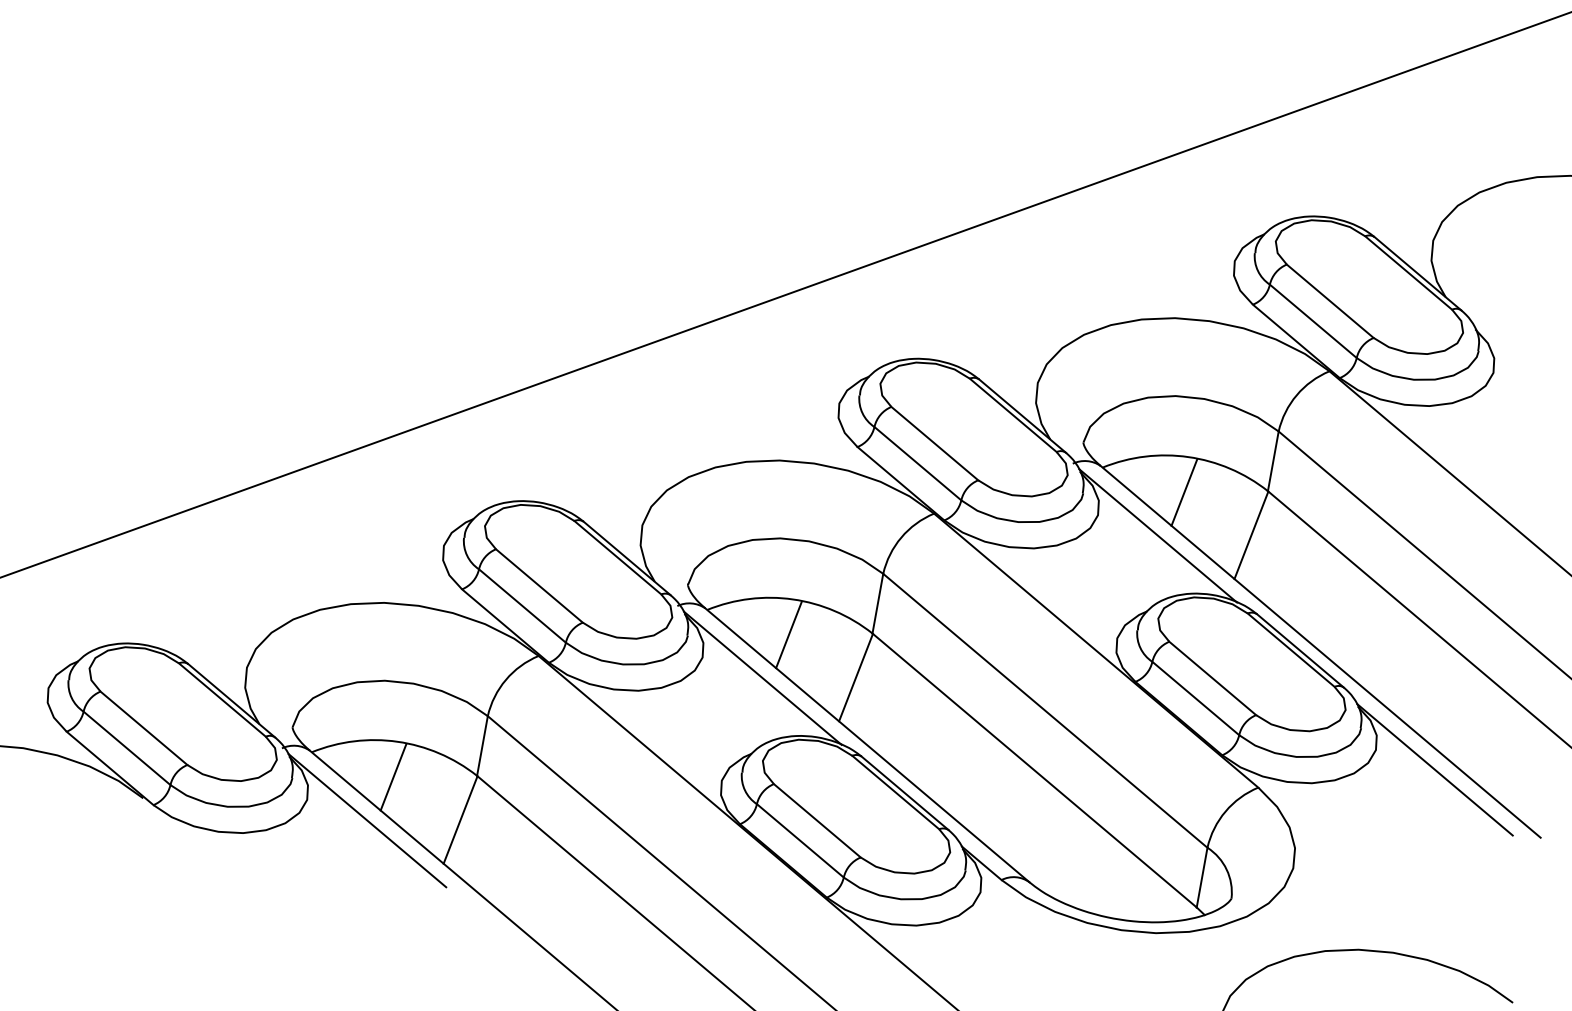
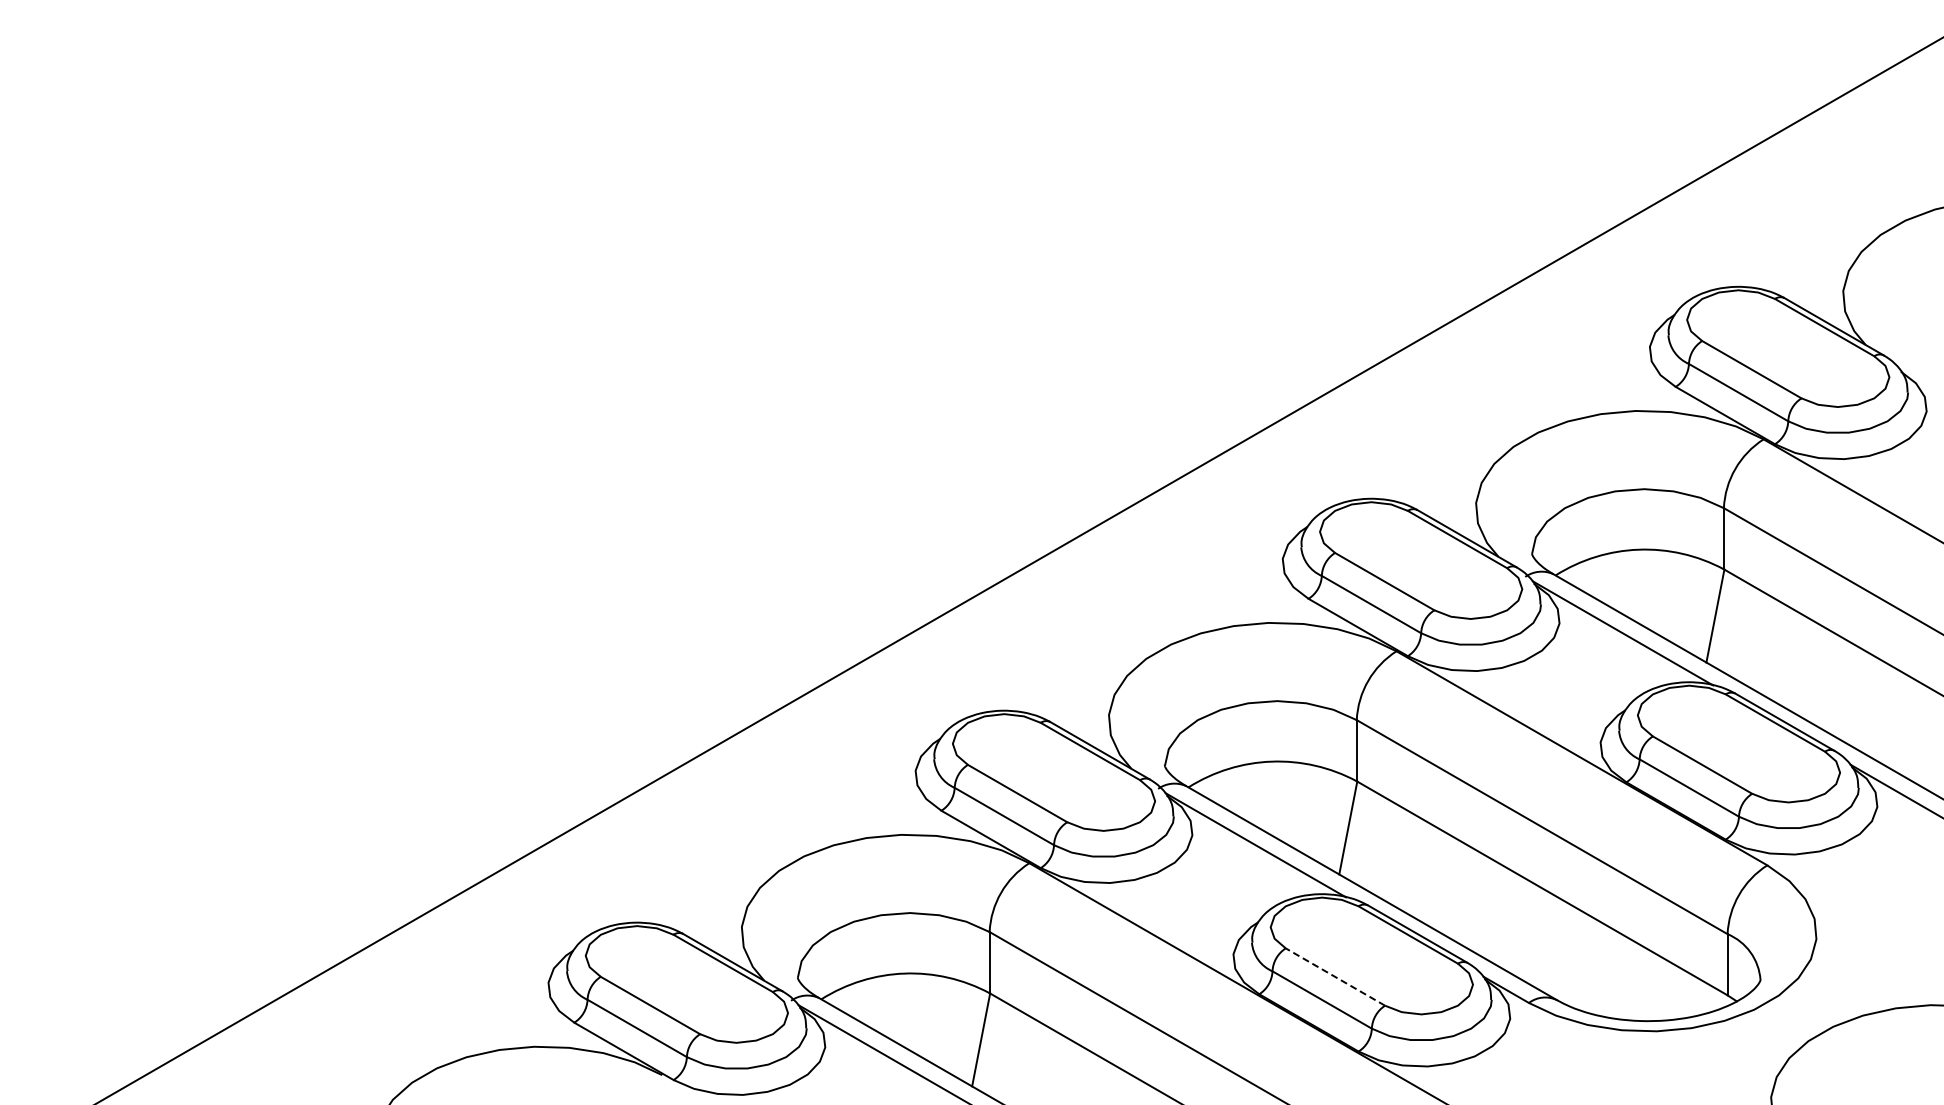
line: (1184, 492) -> (1641, 585), removed
line: (788, 634) -> (1273, 797), removed
line: (393, 777) -> (906, 1009), removed
line: (817, 820) -> (1335, 976), solid -> dashed

